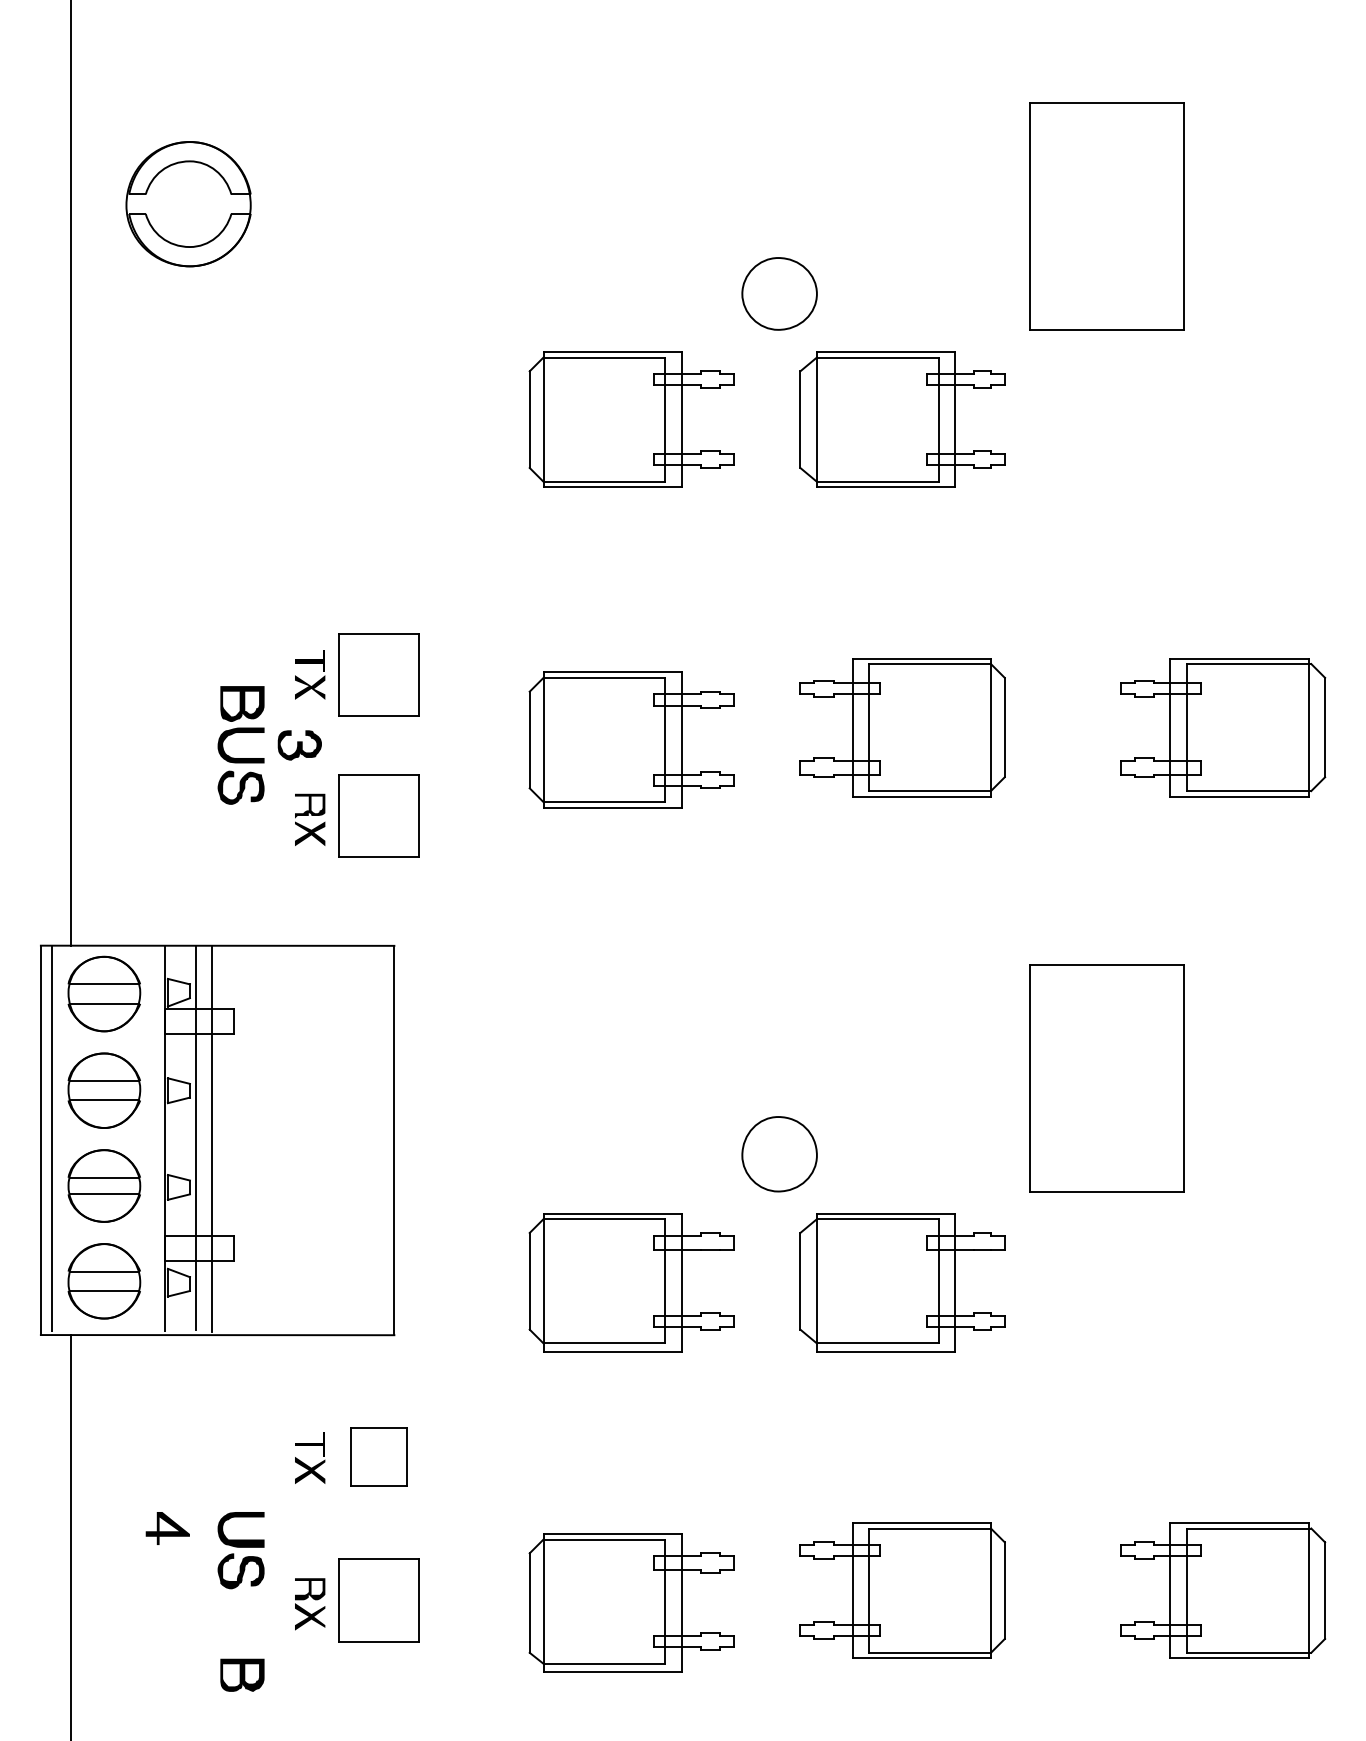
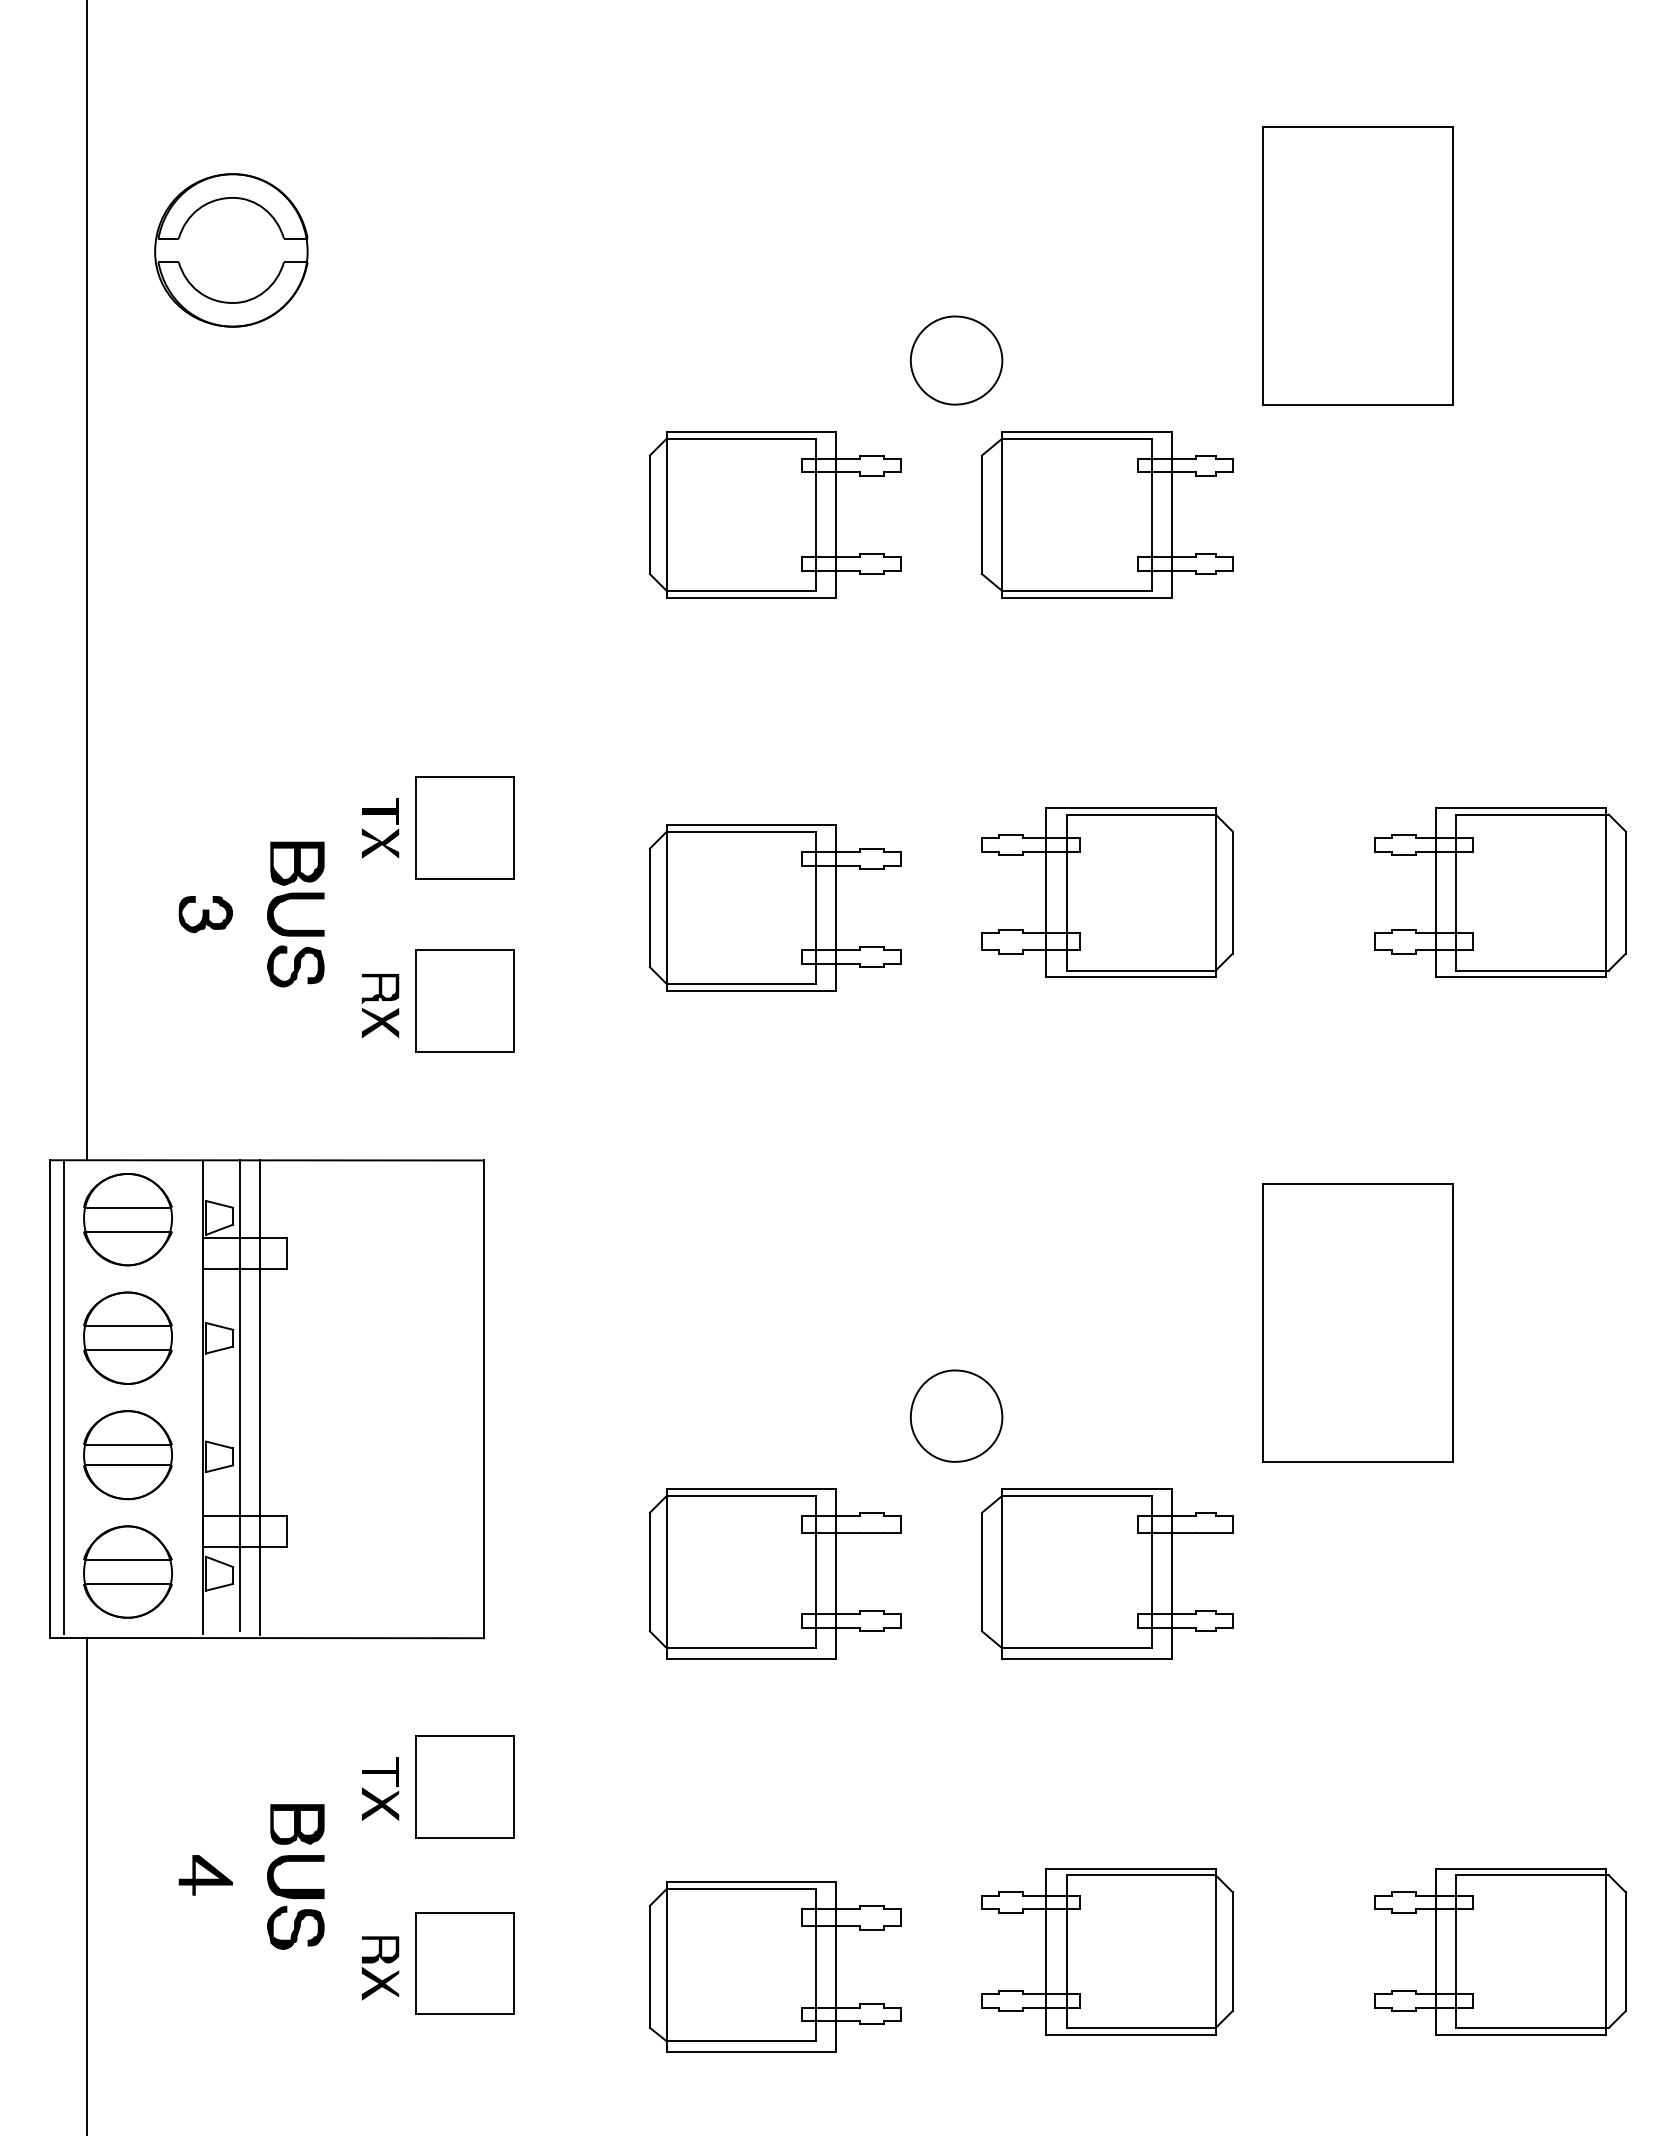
part: (299, 745) -> (205, 914), moved
part: (378, 1456) -> (464, 1786), size x1.43
part: (242, 1675) -> (297, 1824), moved

